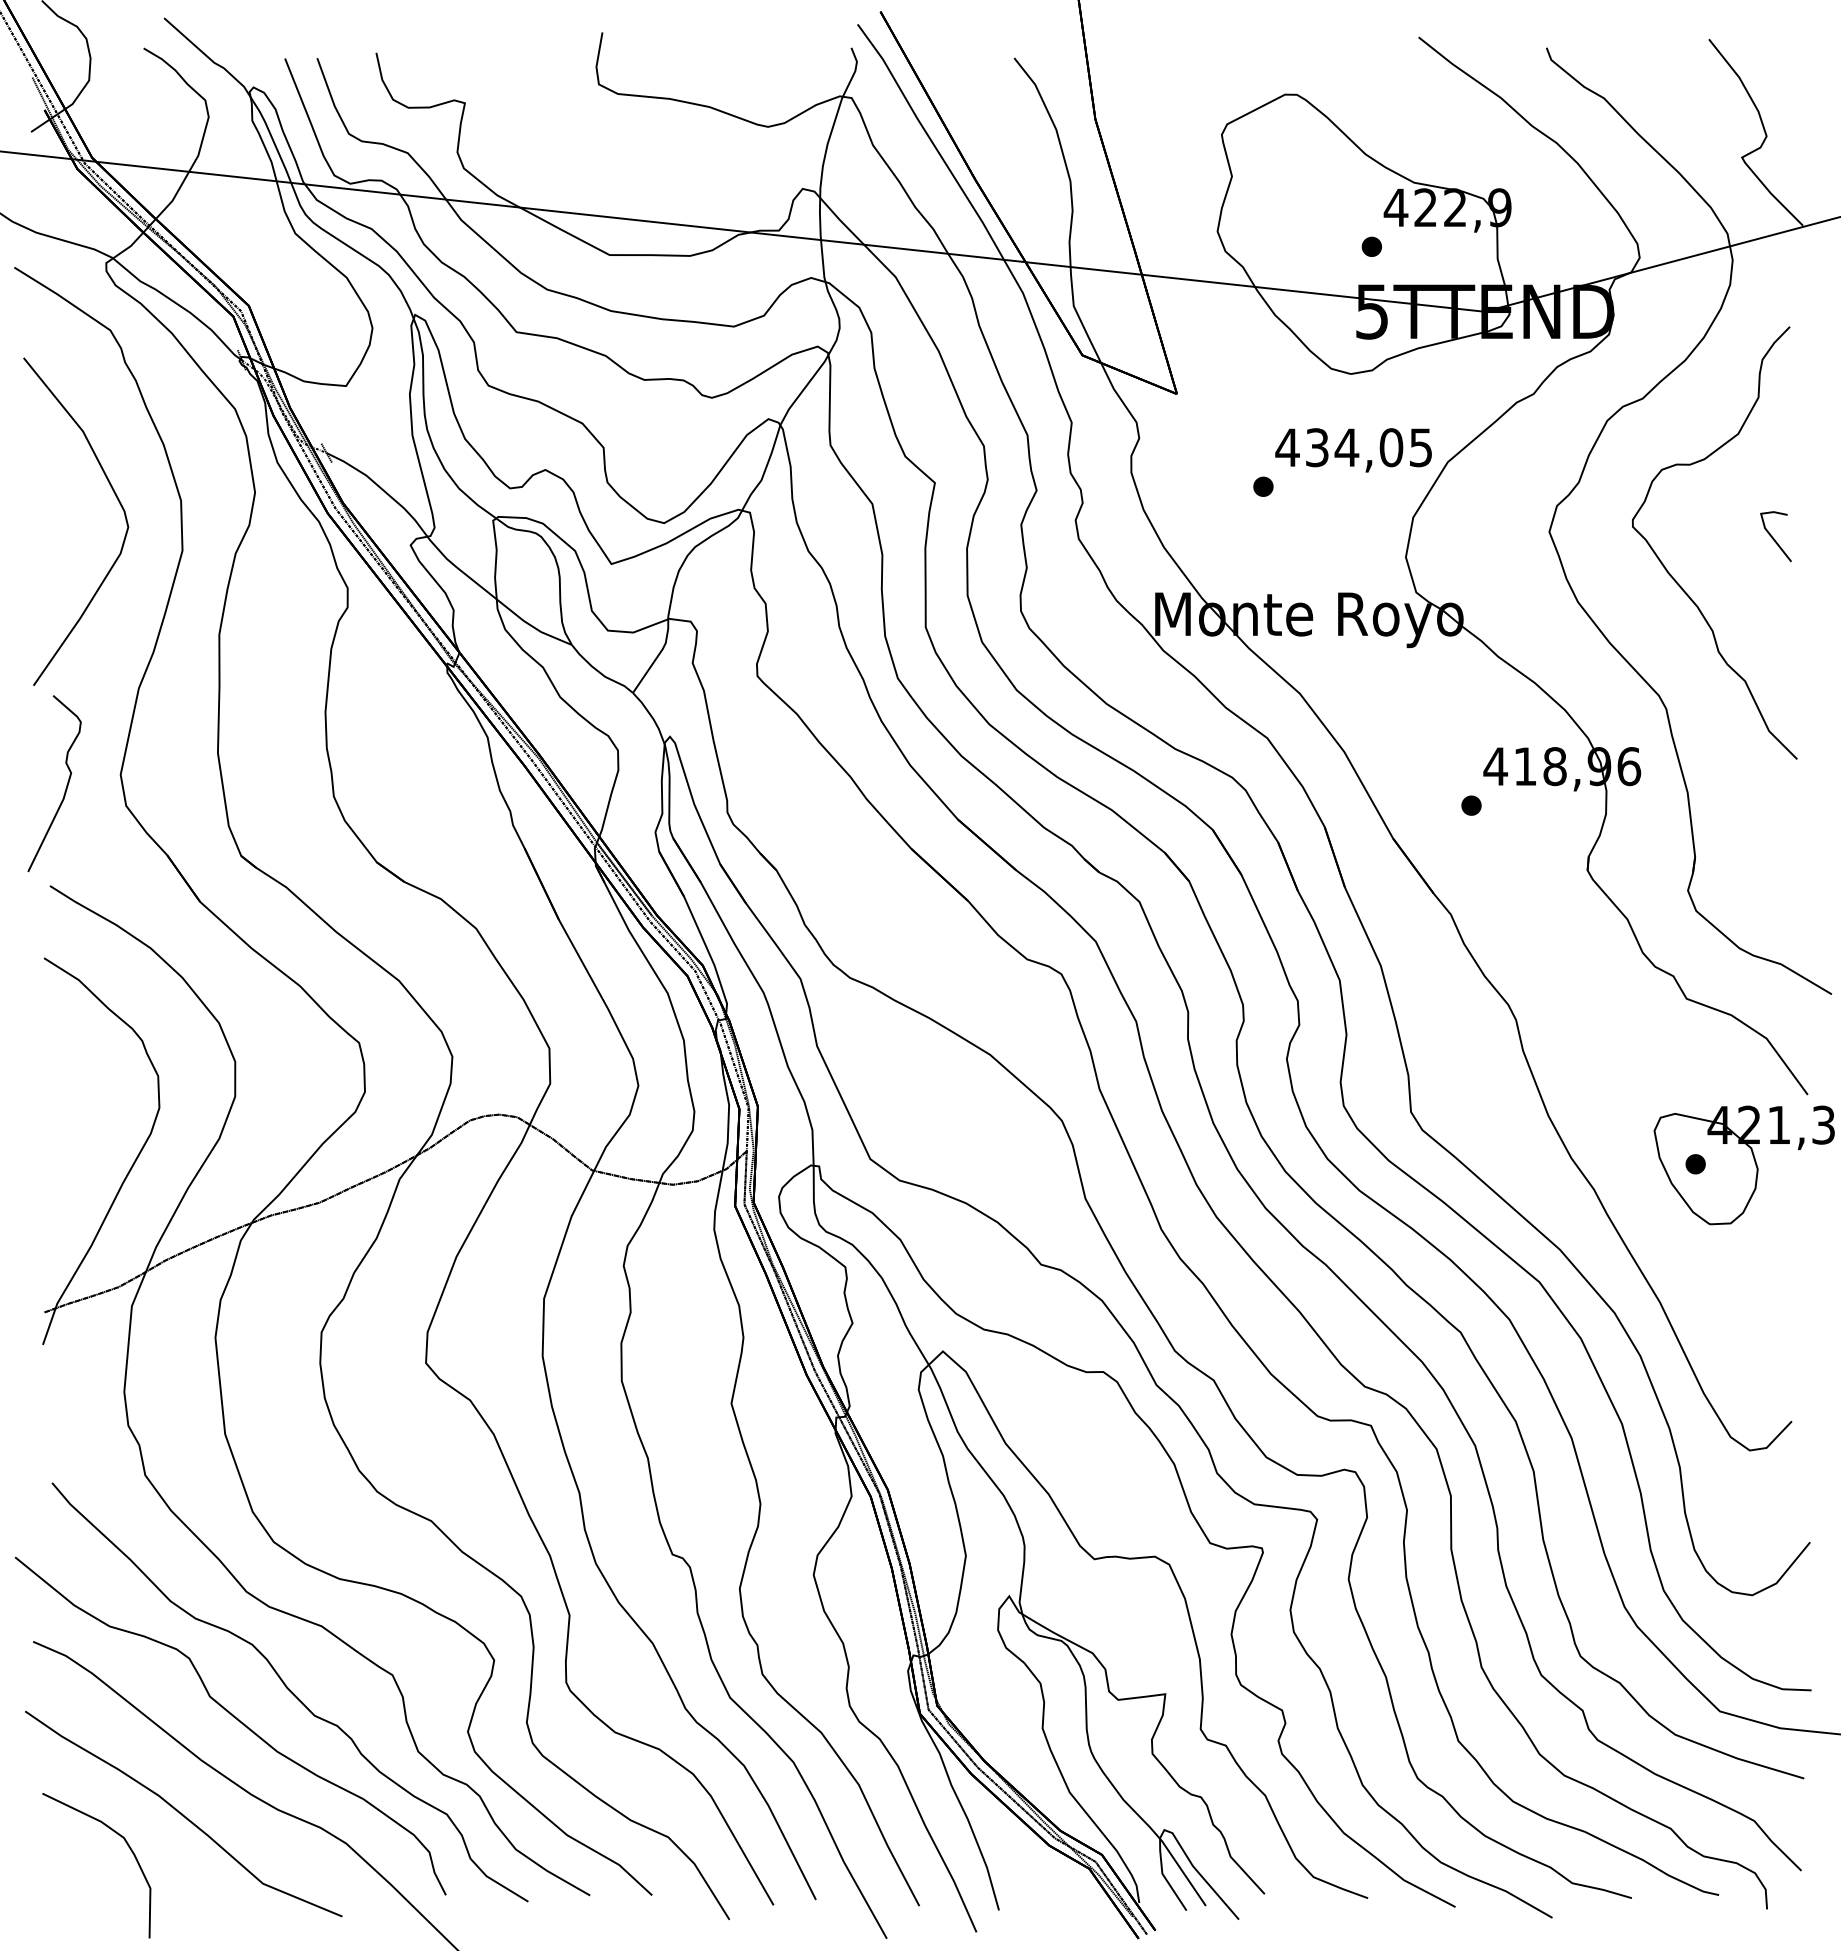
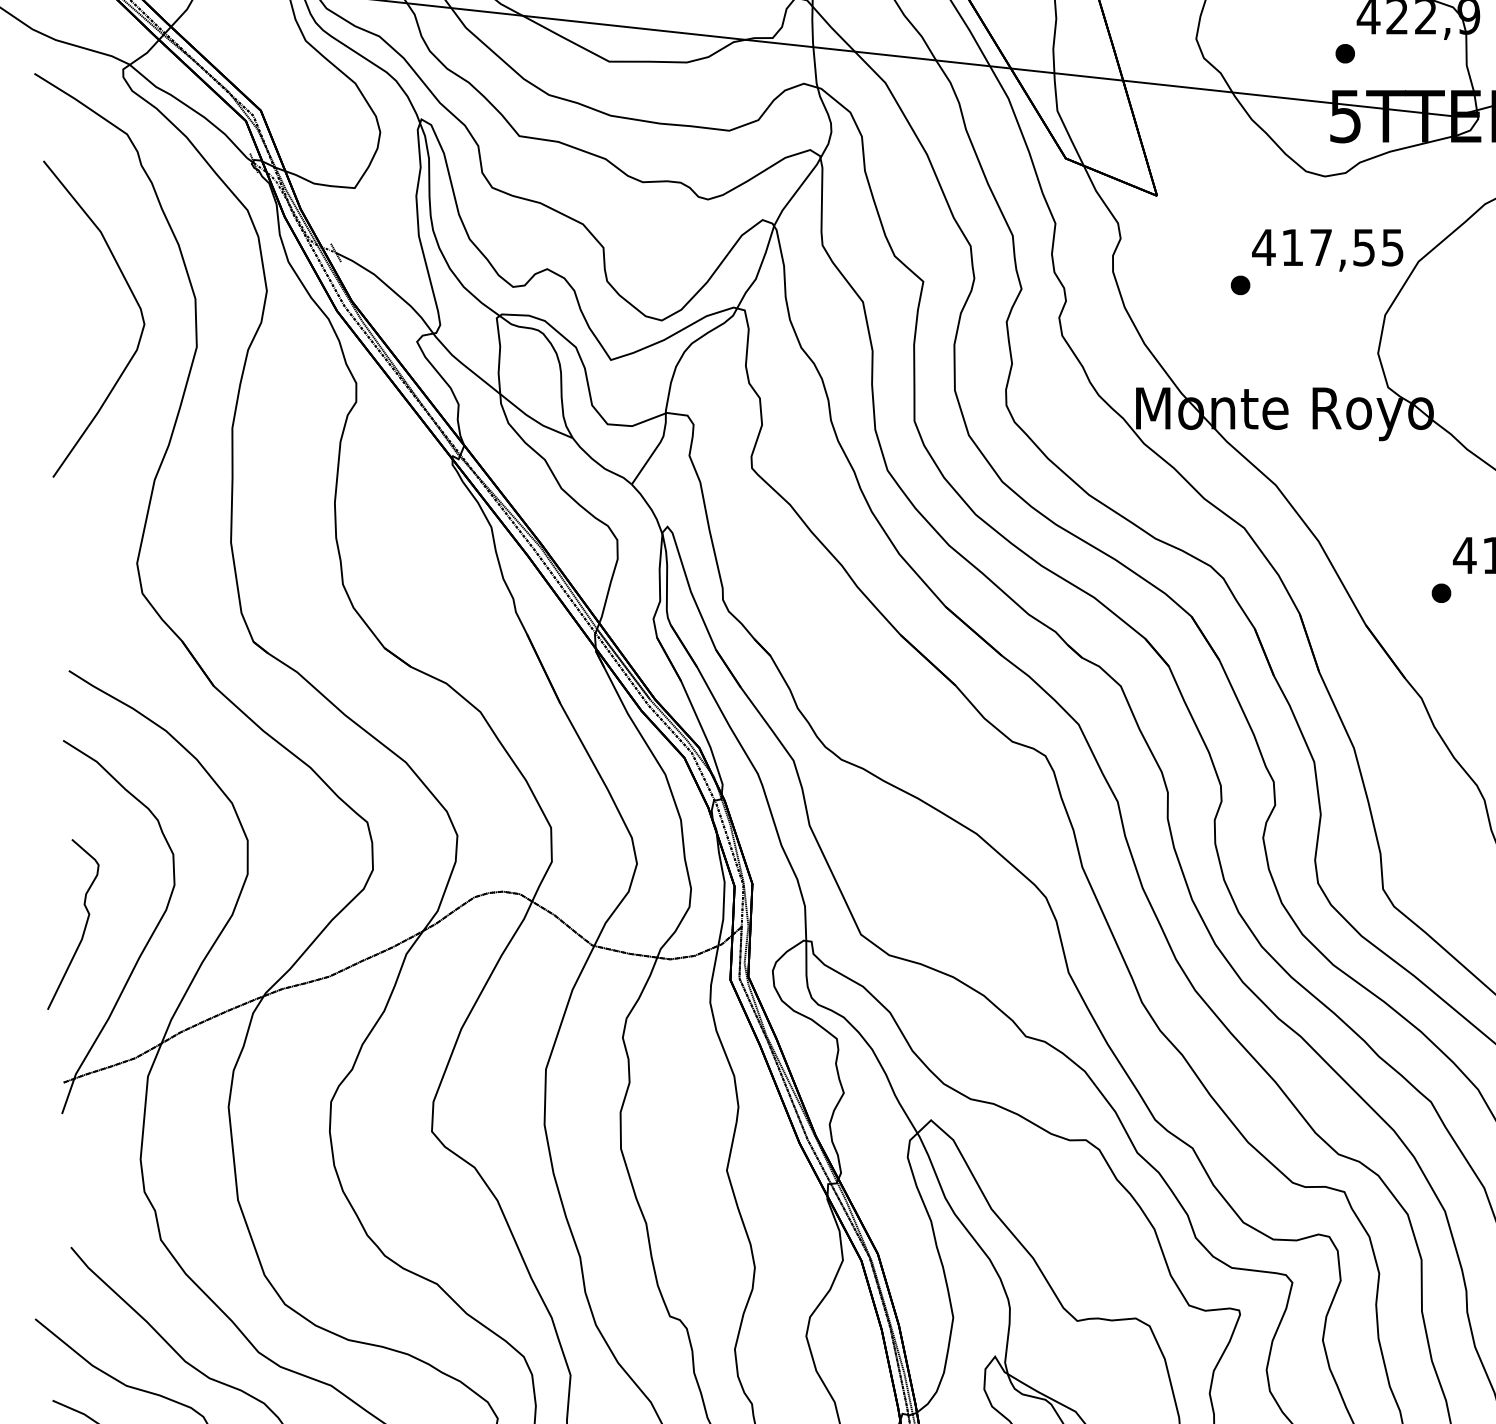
text: (1354, 447) -> (1328, 247), 434,05 -> 417,55
curve: (66, 784) -> (84, 925), moved

